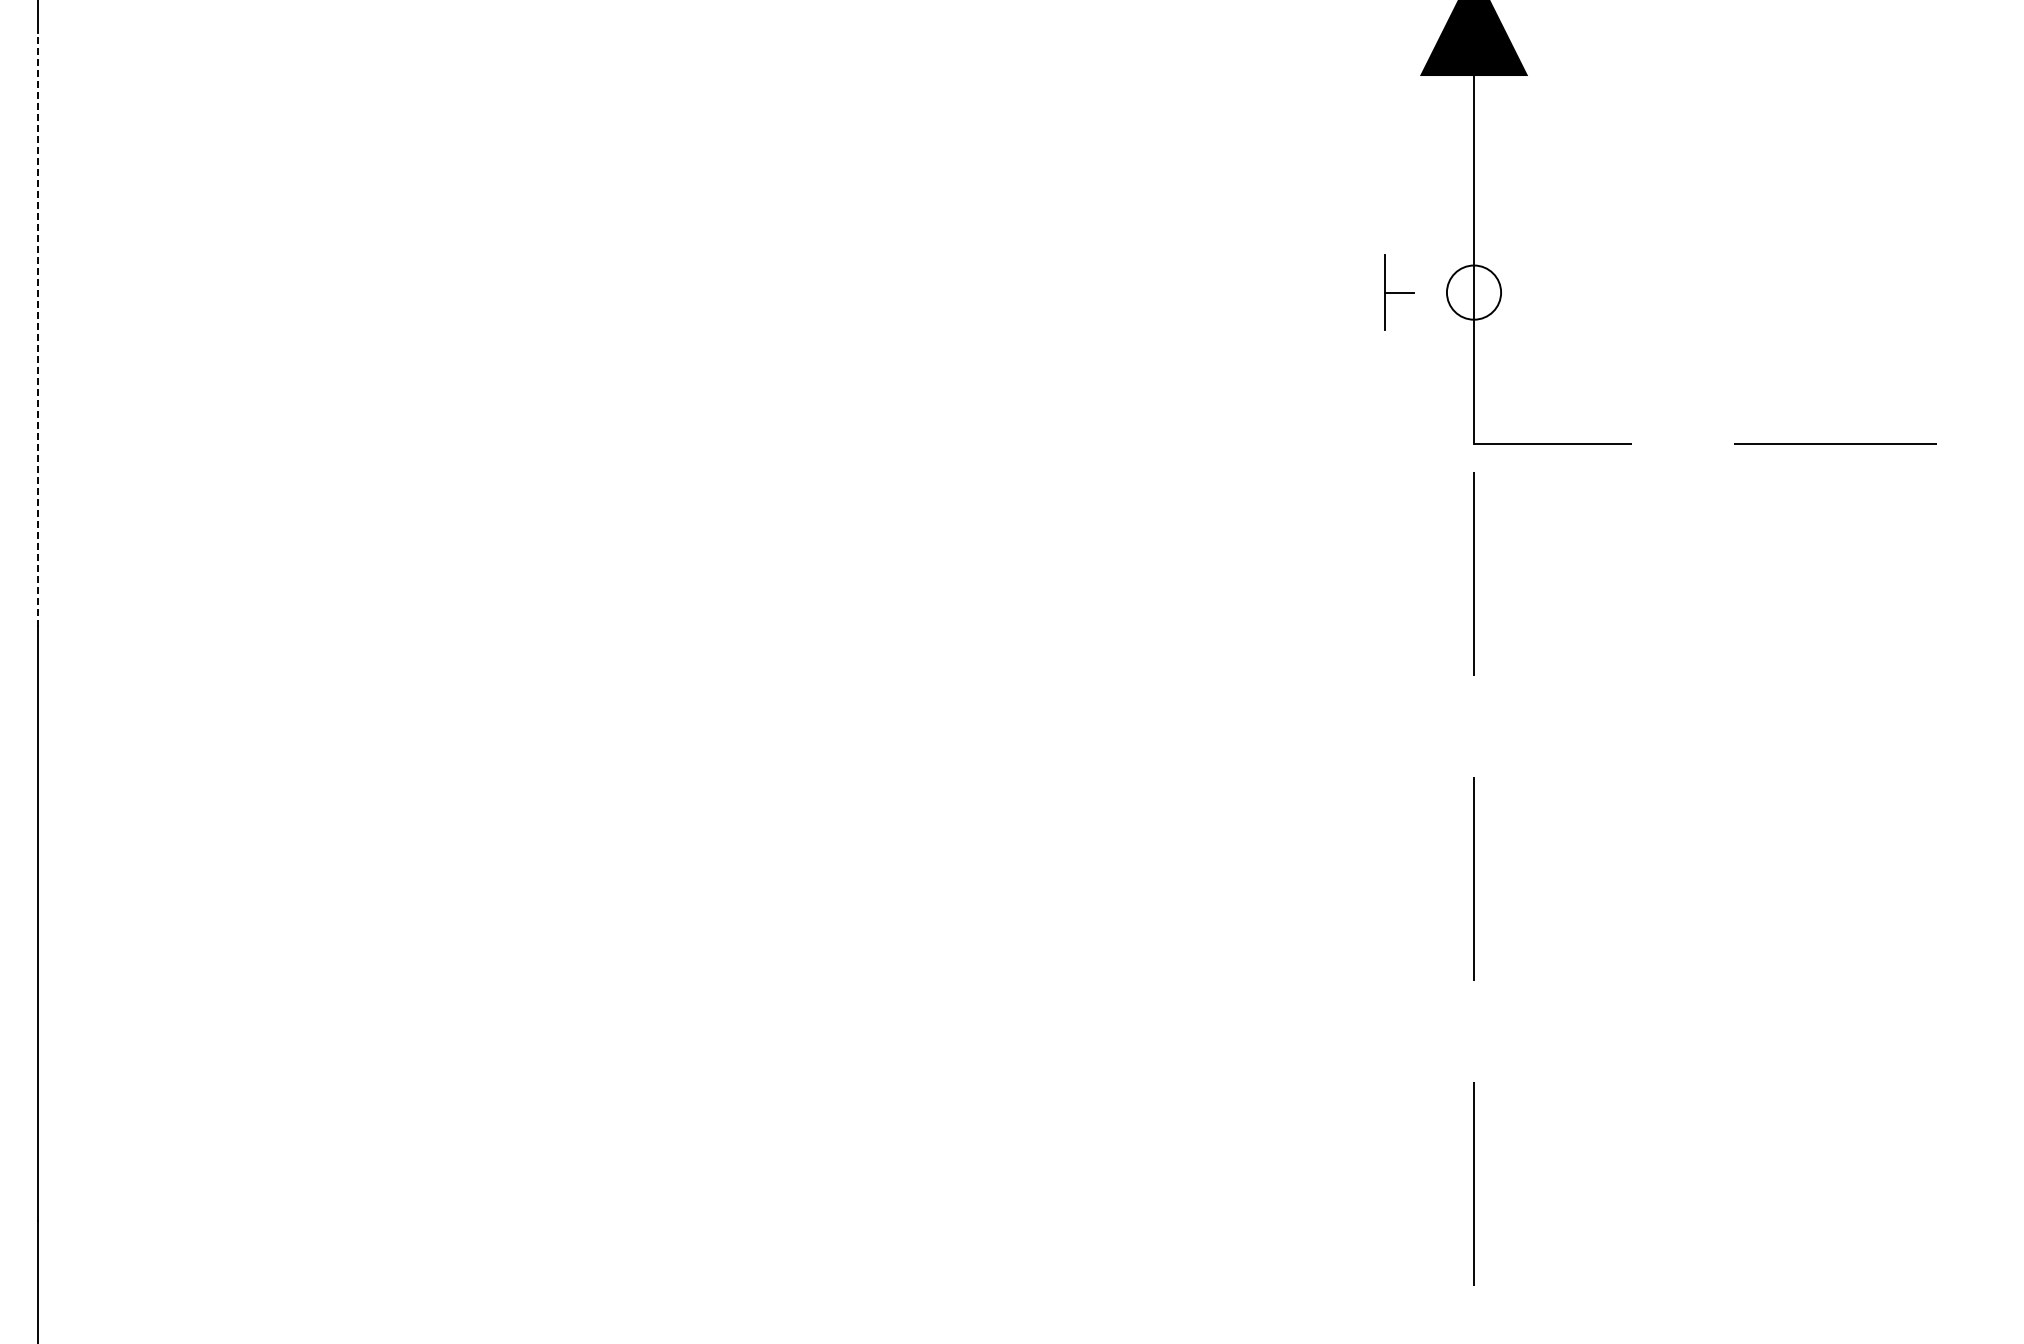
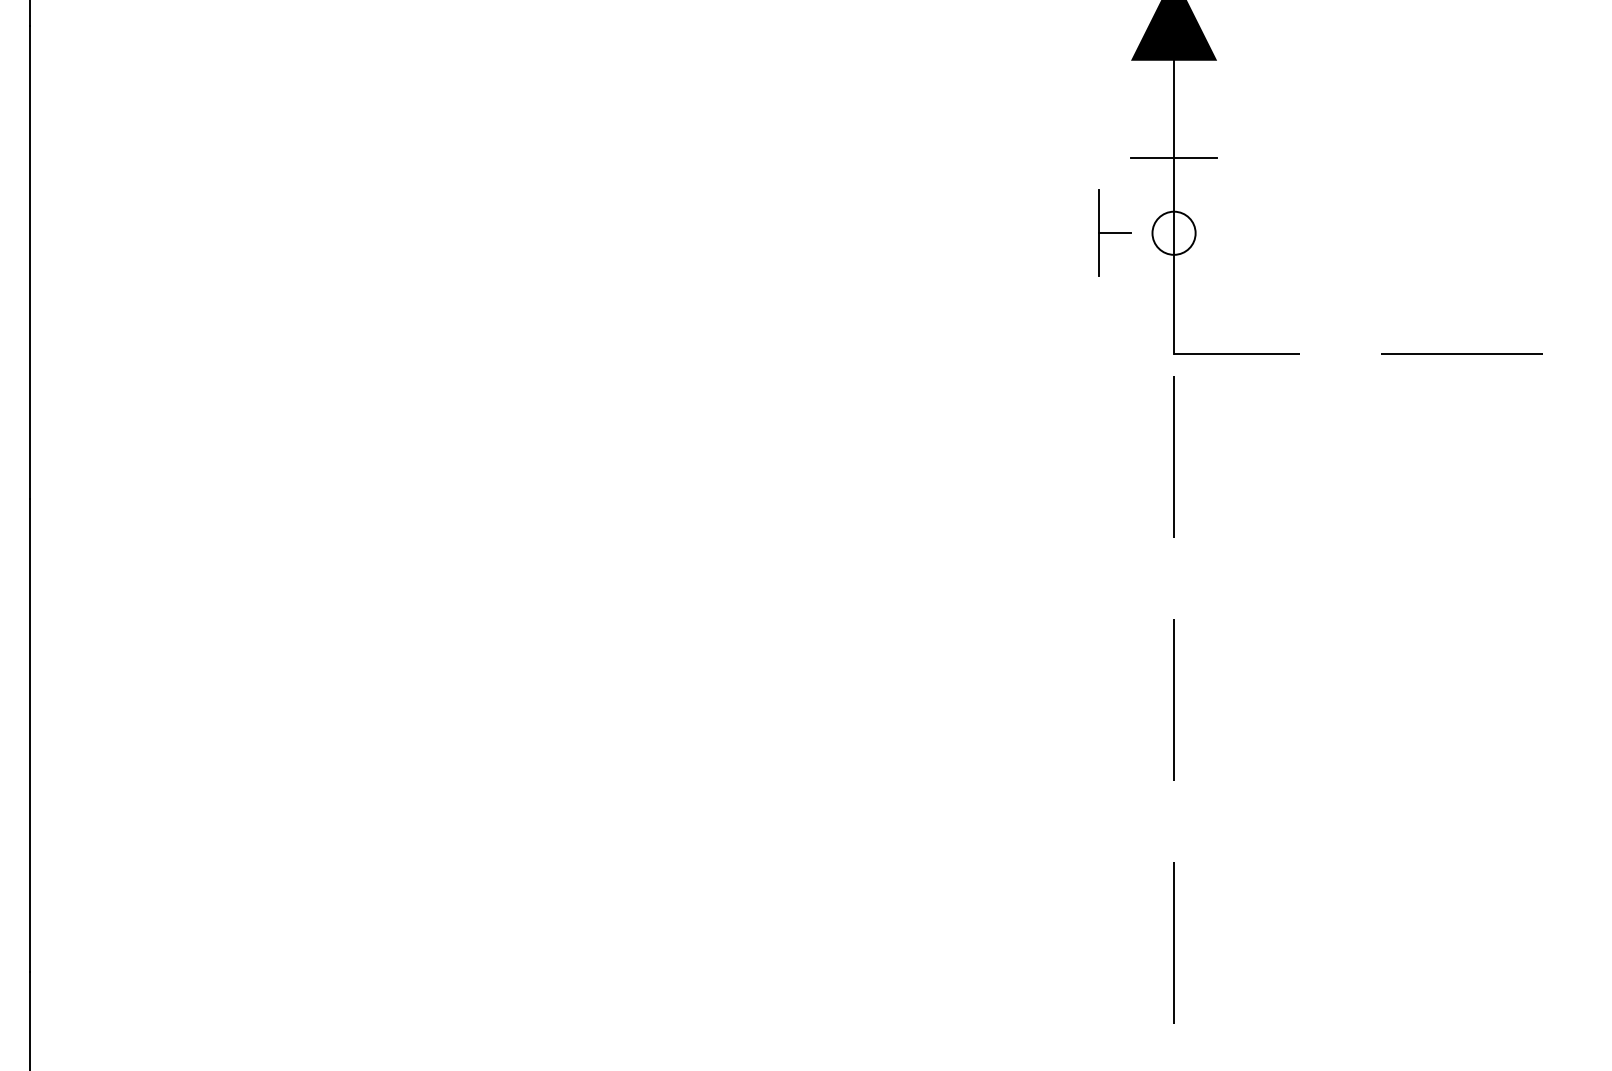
line: (1473, 197) -> (1173, 157), added
part: (1399, 292) -> (1114, 233), size x1.43
line: (37, 329) -> (29, 262), dashed -> solid

